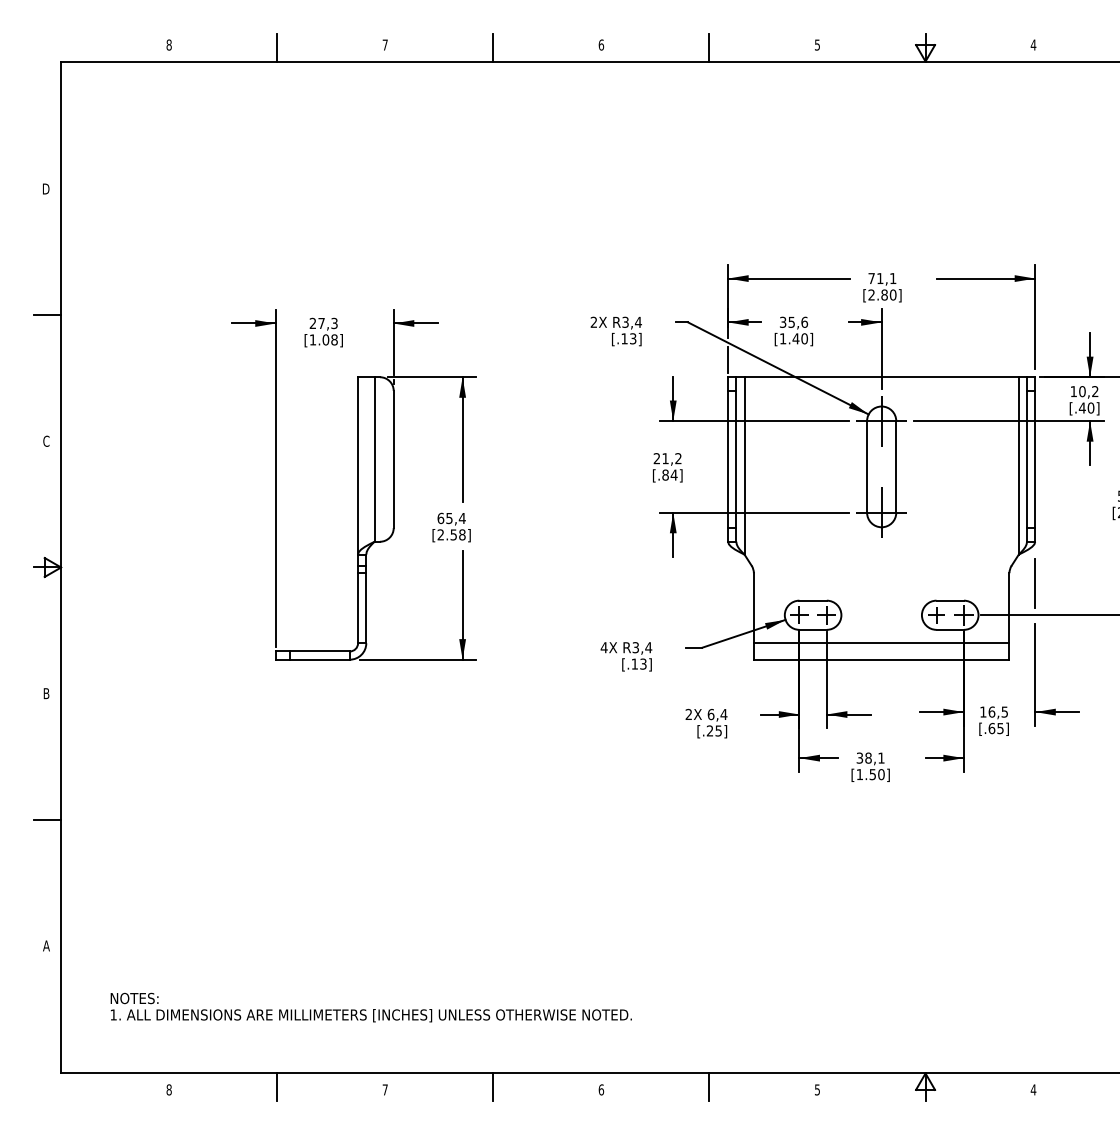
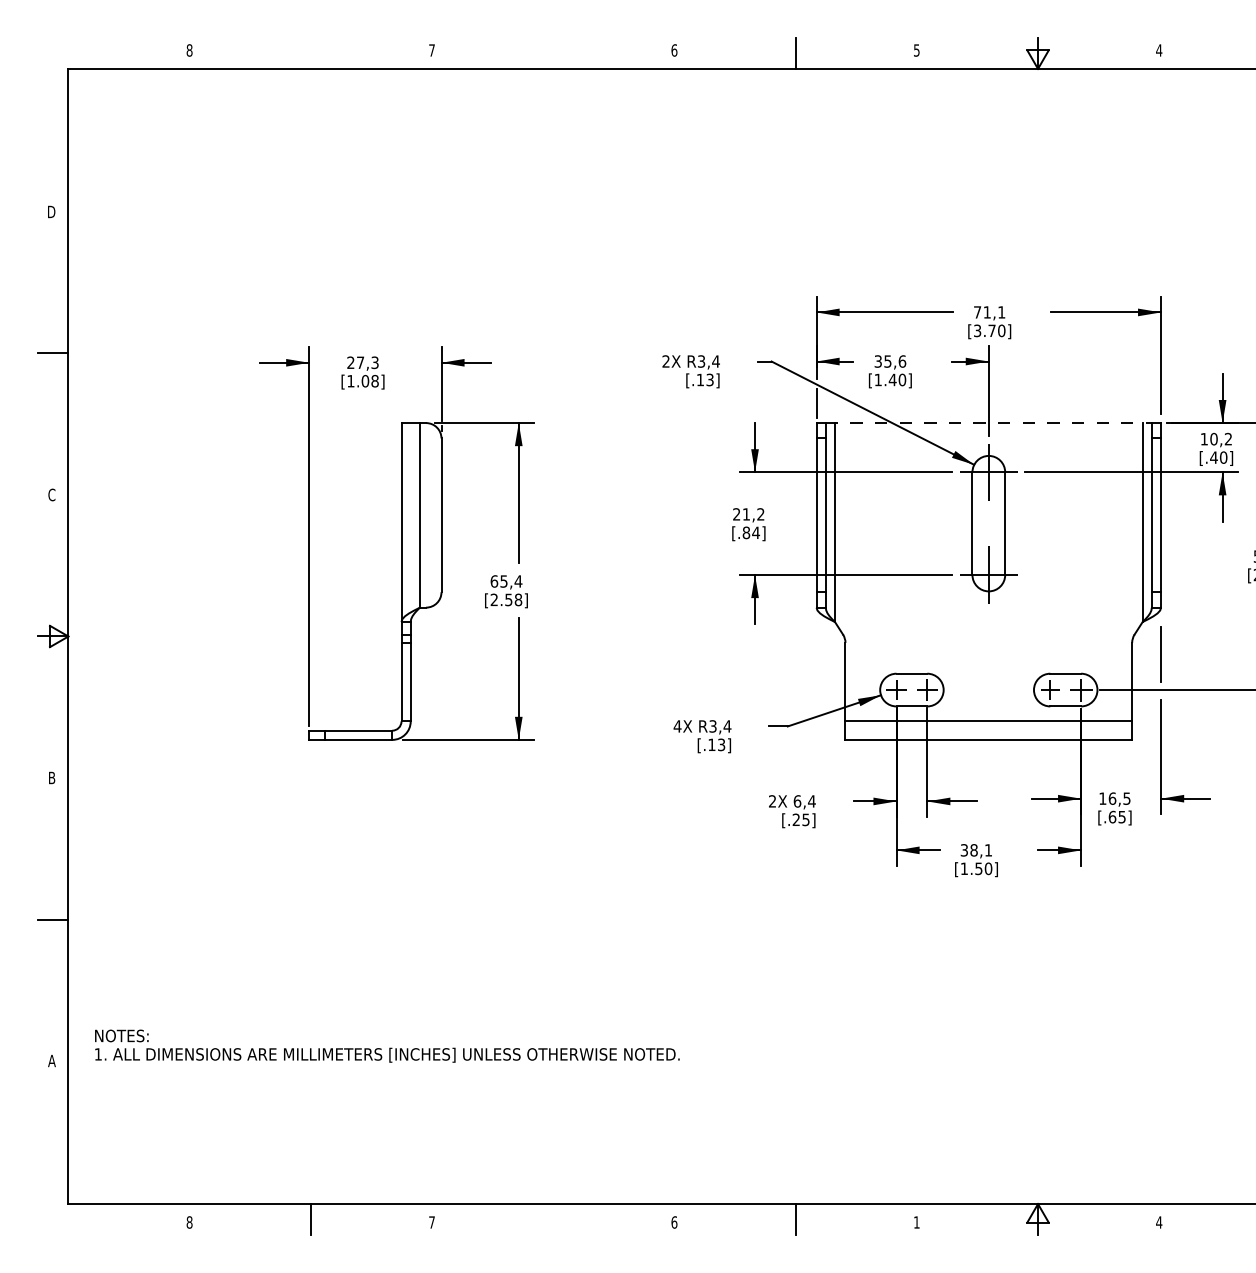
line: (276, 47) -> (310, 53), removed
line: (493, 47) -> (553, 53), removed
text: (877, 294) -> (984, 330), [2.80] -> [3.70]
line: (882, 377) -> (989, 423), solid -> dashed
text: (371, 1007) -> (387, 1045), moved
line: (493, 1087) -> (553, 1219), removed
text: (817, 1089) -> (916, 1222), 5 -> 1

